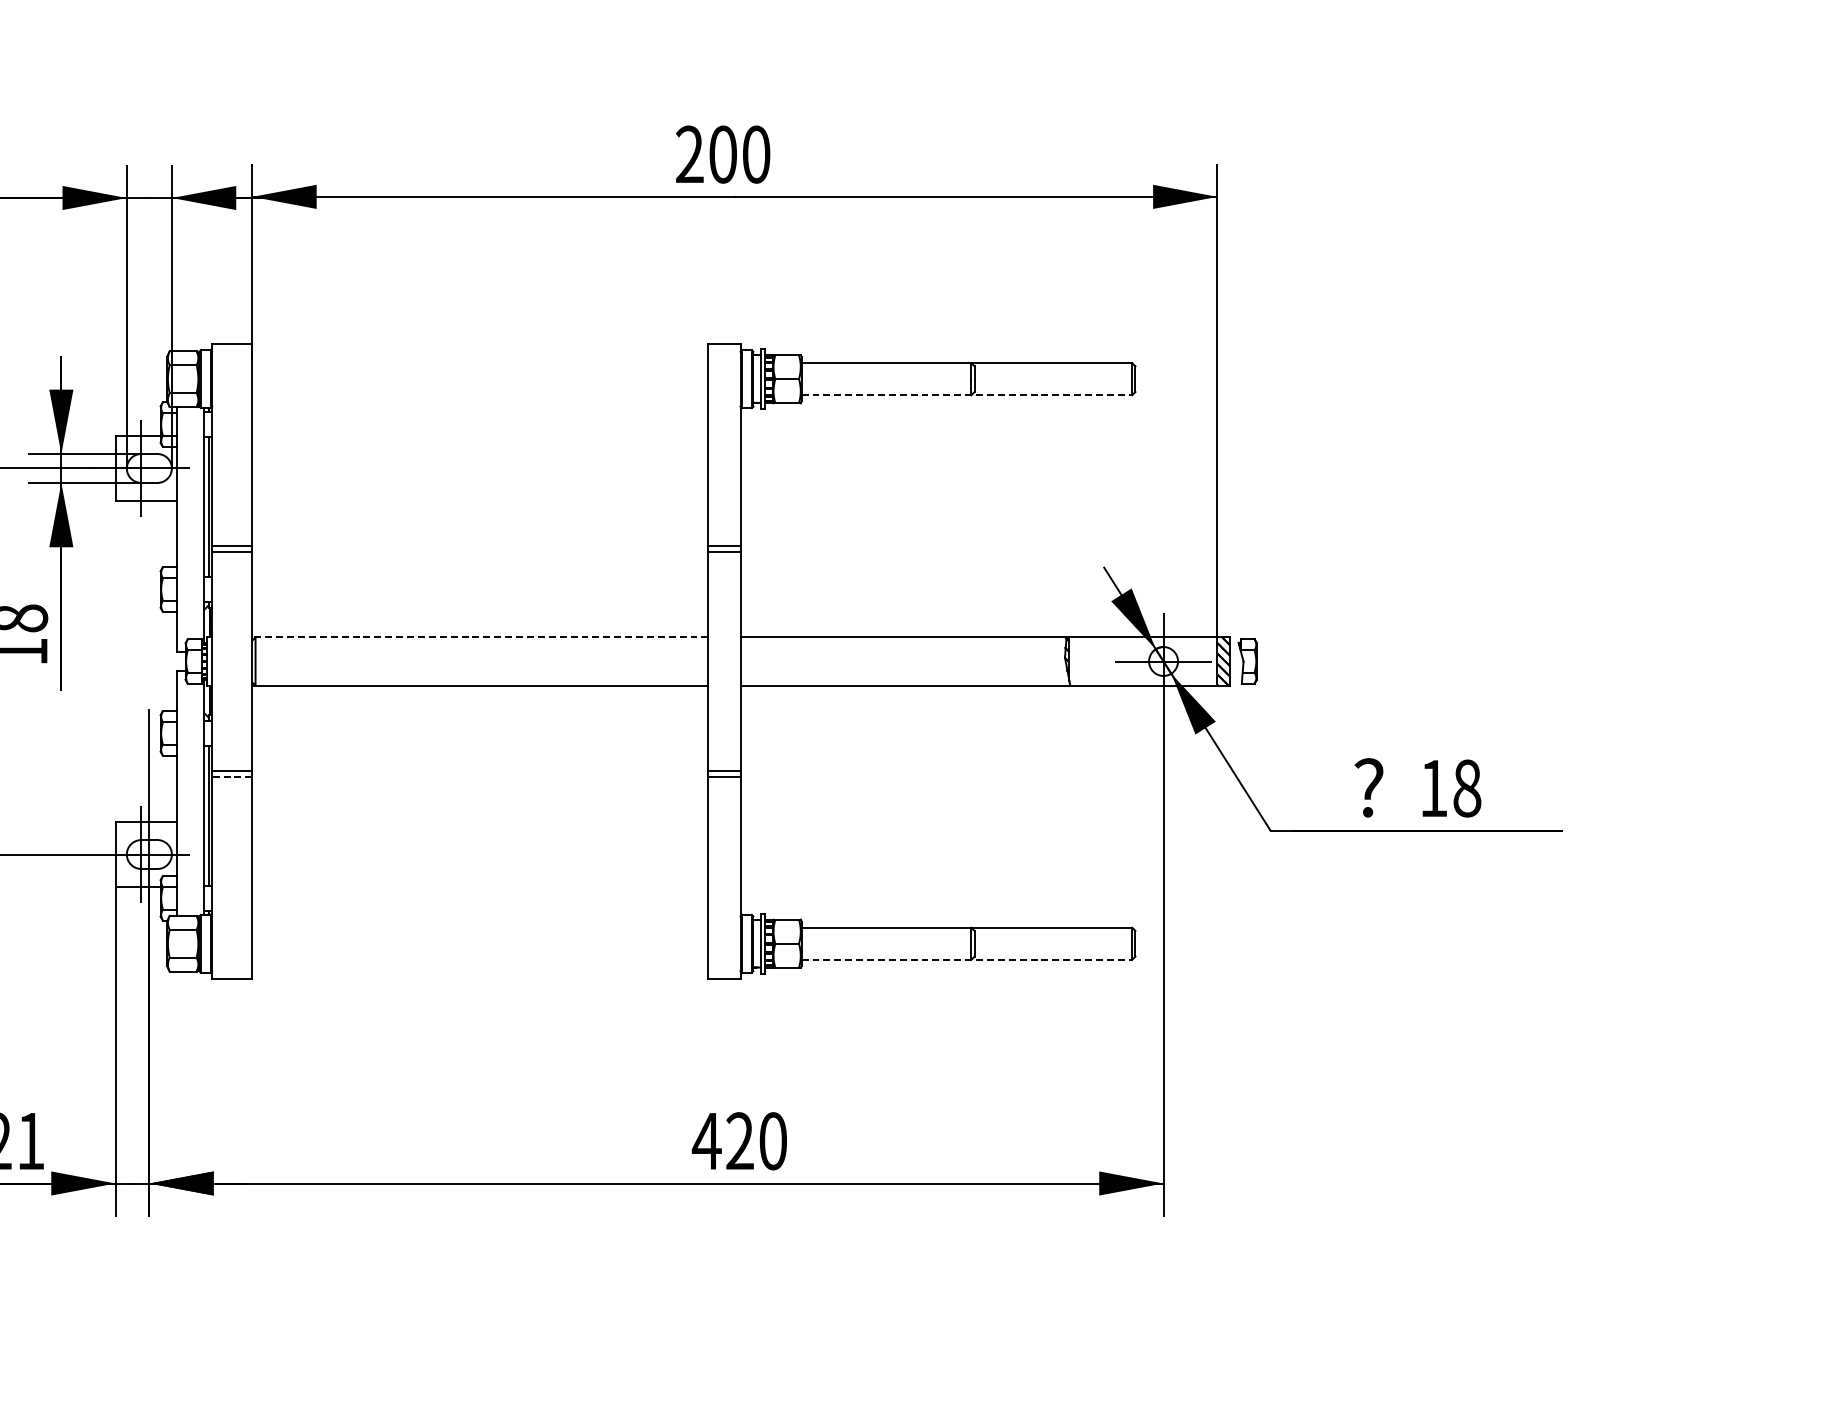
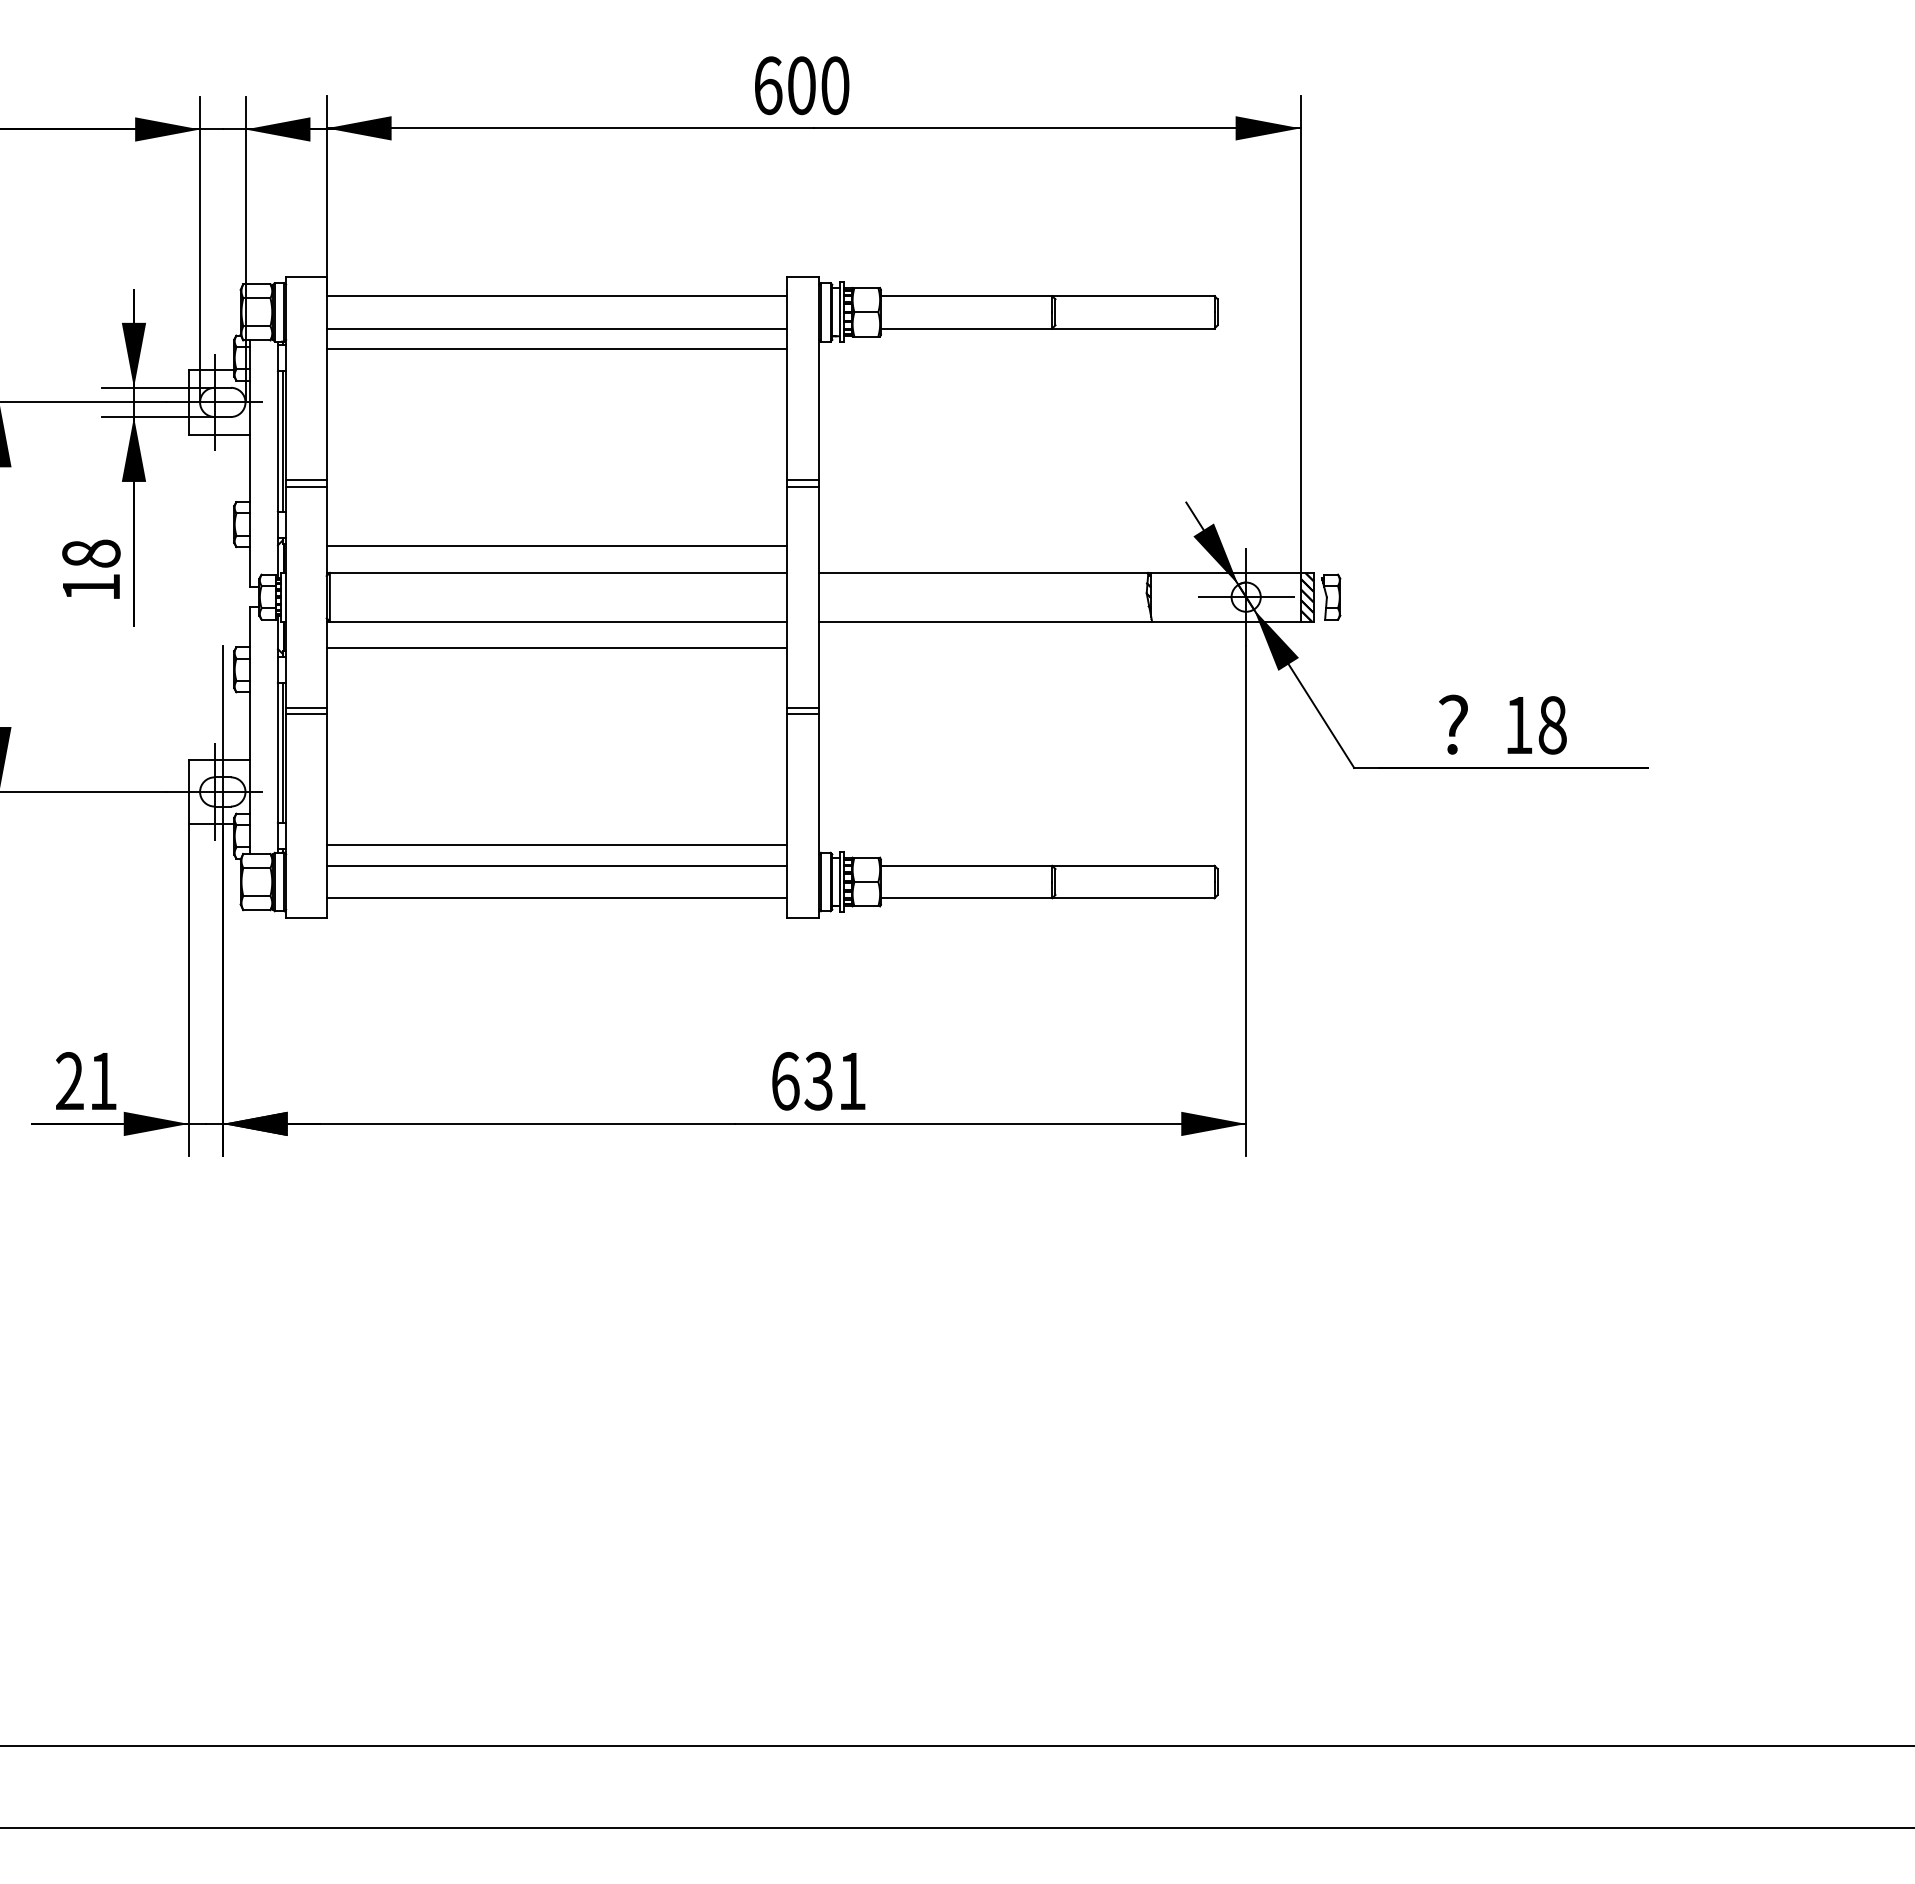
text: (690, 154) -> (768, 85), 200 -> 600
line: (480, 363) -> (556, 296), added
line: (480, 395) -> (556, 328), added
line: (966, 395) -> (1047, 328), dashed -> solid
line: (480, 416) -> (556, 349), added
line: (480, 611) -> (556, 546), added
line: (480, 637) -> (556, 572), dashed -> solid
line: (480, 712) -> (556, 648), added
line: (231, 777) -> (305, 714), dashed -> solid
line: (480, 907) -> (556, 845), added
line: (480, 927) -> (556, 865), added
line: (480, 960) -> (556, 898), added
line: (966, 960) -> (1047, 898), dashed -> solid
text: (739, 1141) -> (818, 1081), 420 -> 631

